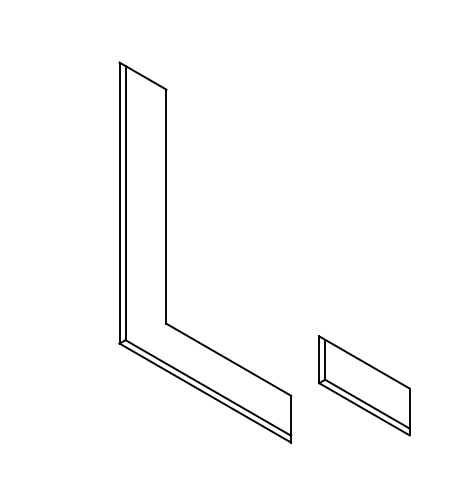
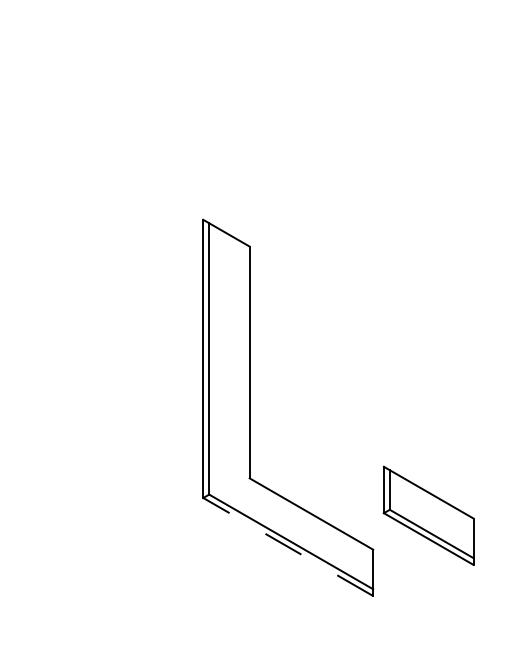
part: (364, 385) -> (428, 515), moved
line: (204, 392) -> (287, 546), solid -> dashed

